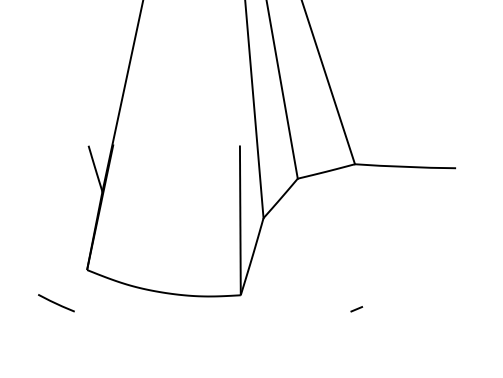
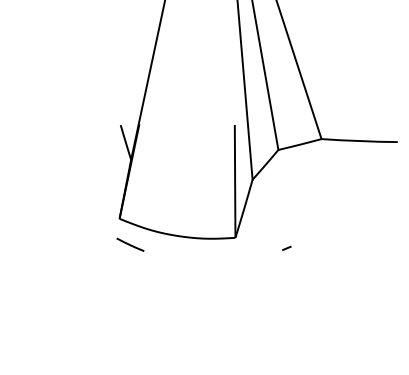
line: (56, 302) -> (130, 244), moved
line: (356, 308) -> (286, 247), moved

